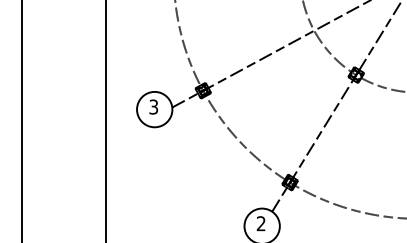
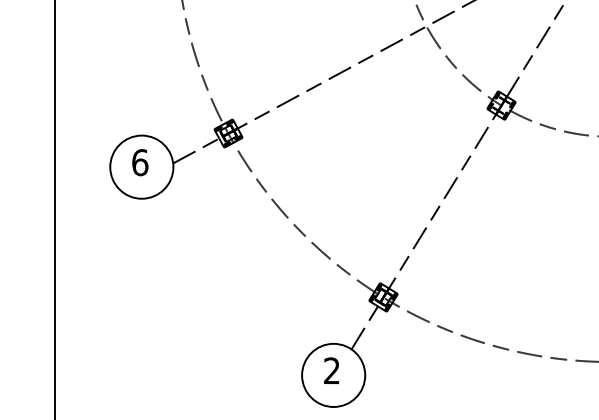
text: (153, 106) -> (139, 161), 3 -> 6

